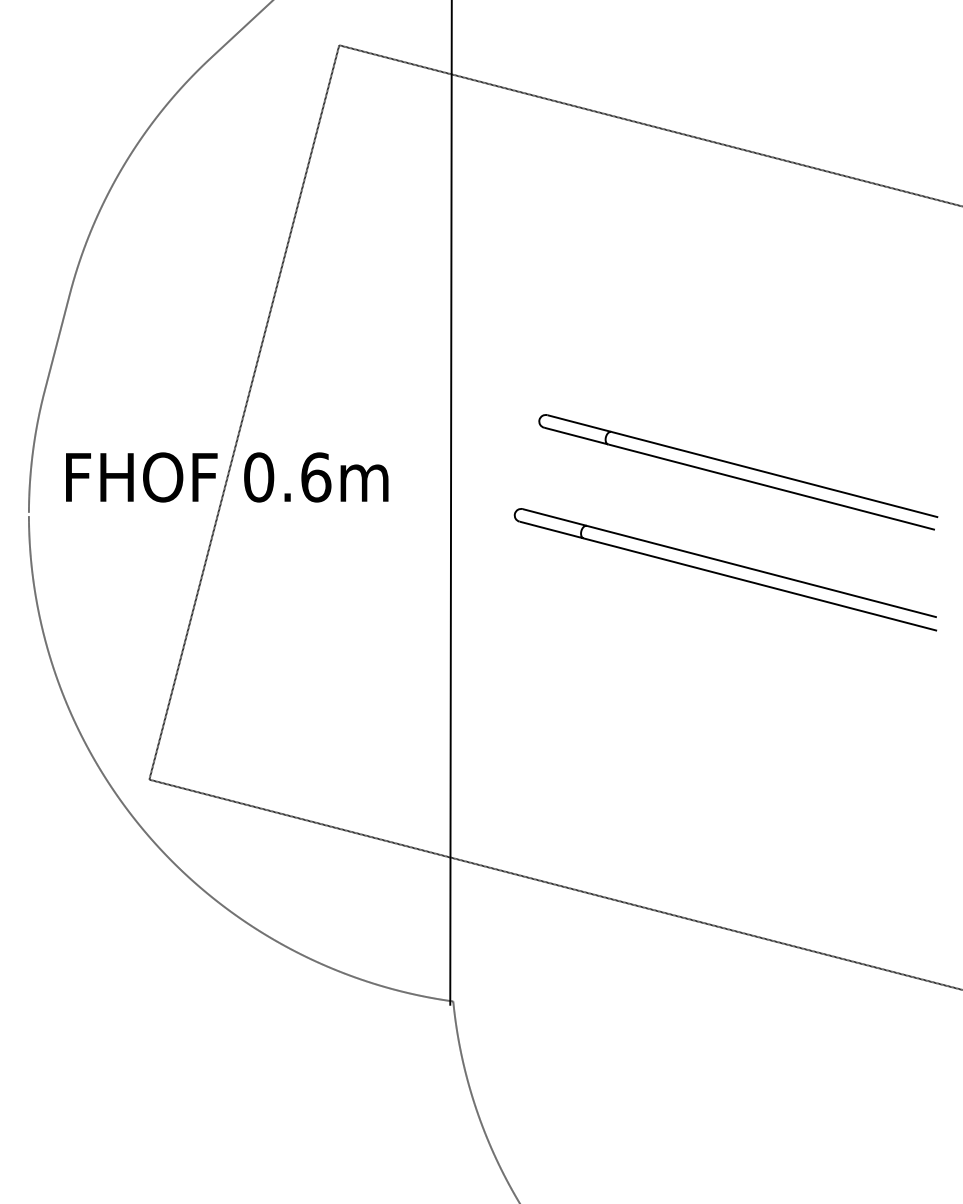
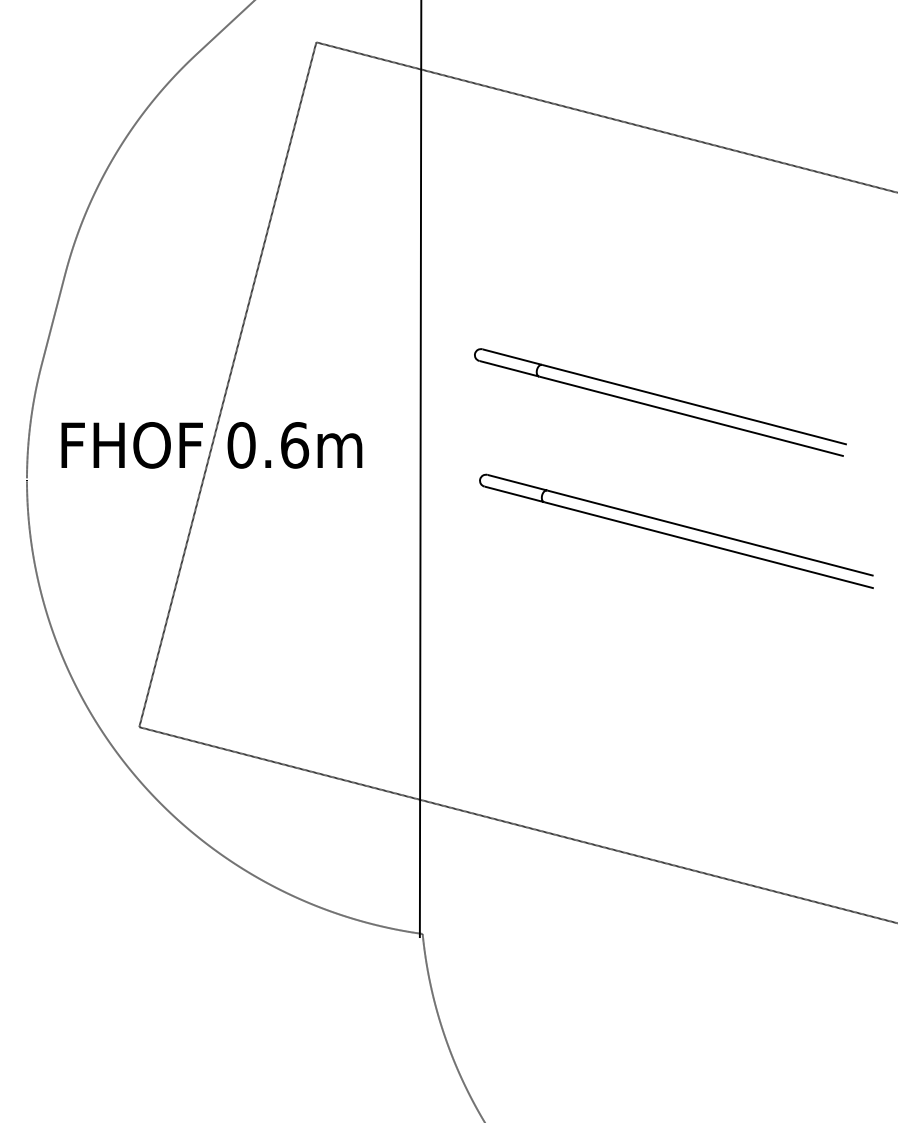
part: (738, 472) -> (660, 402), moved

